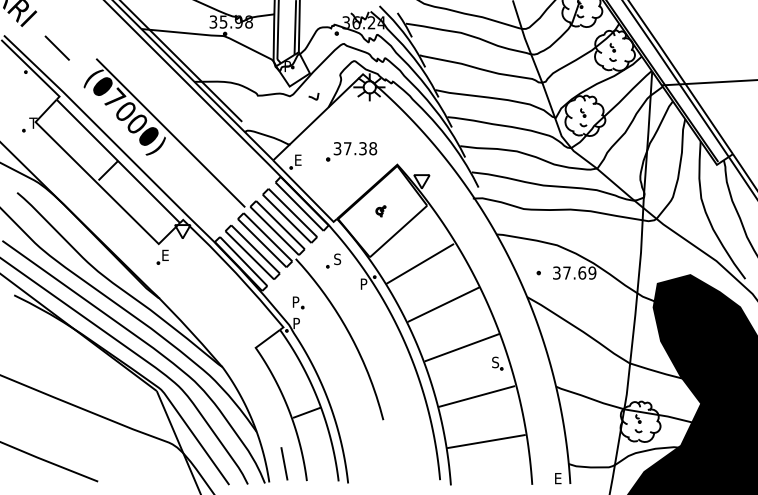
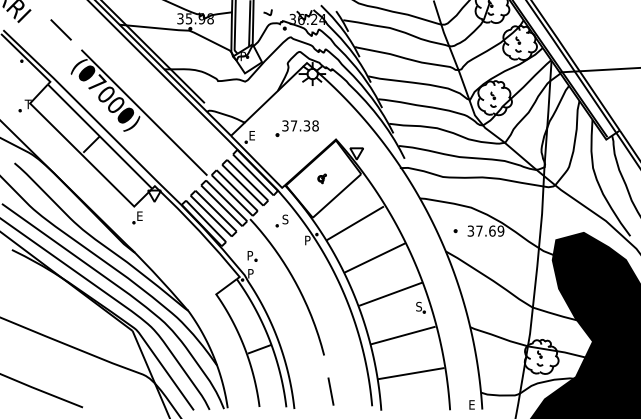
line: (56, 47) -> (60, 29), moved
curve: (312, 96) -> (266, 12), moved
line: (284, 463) -> (331, 391), moved

